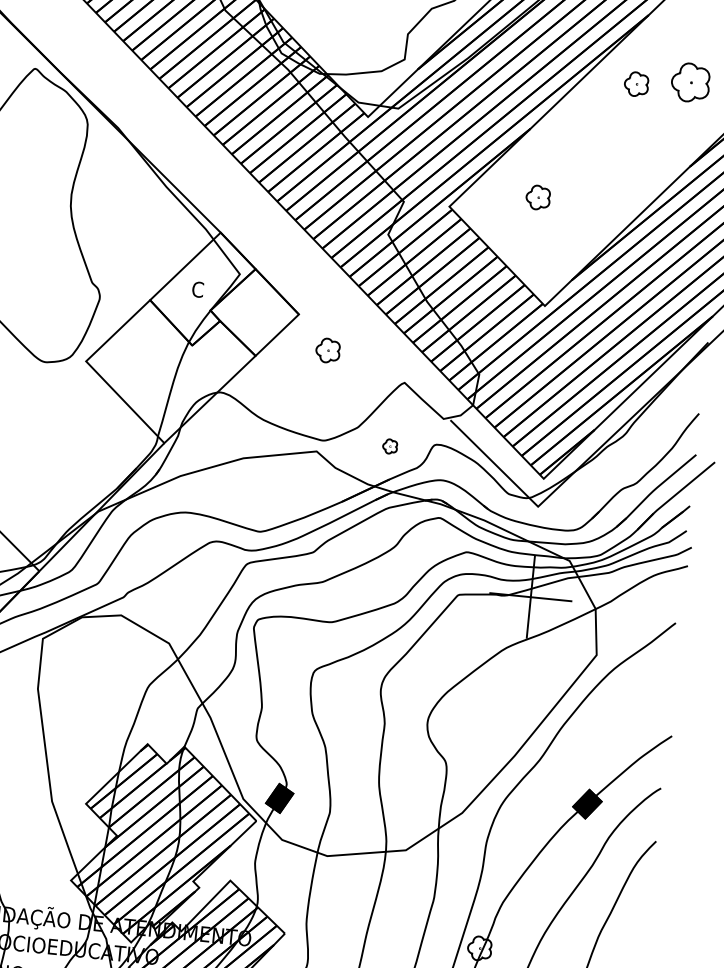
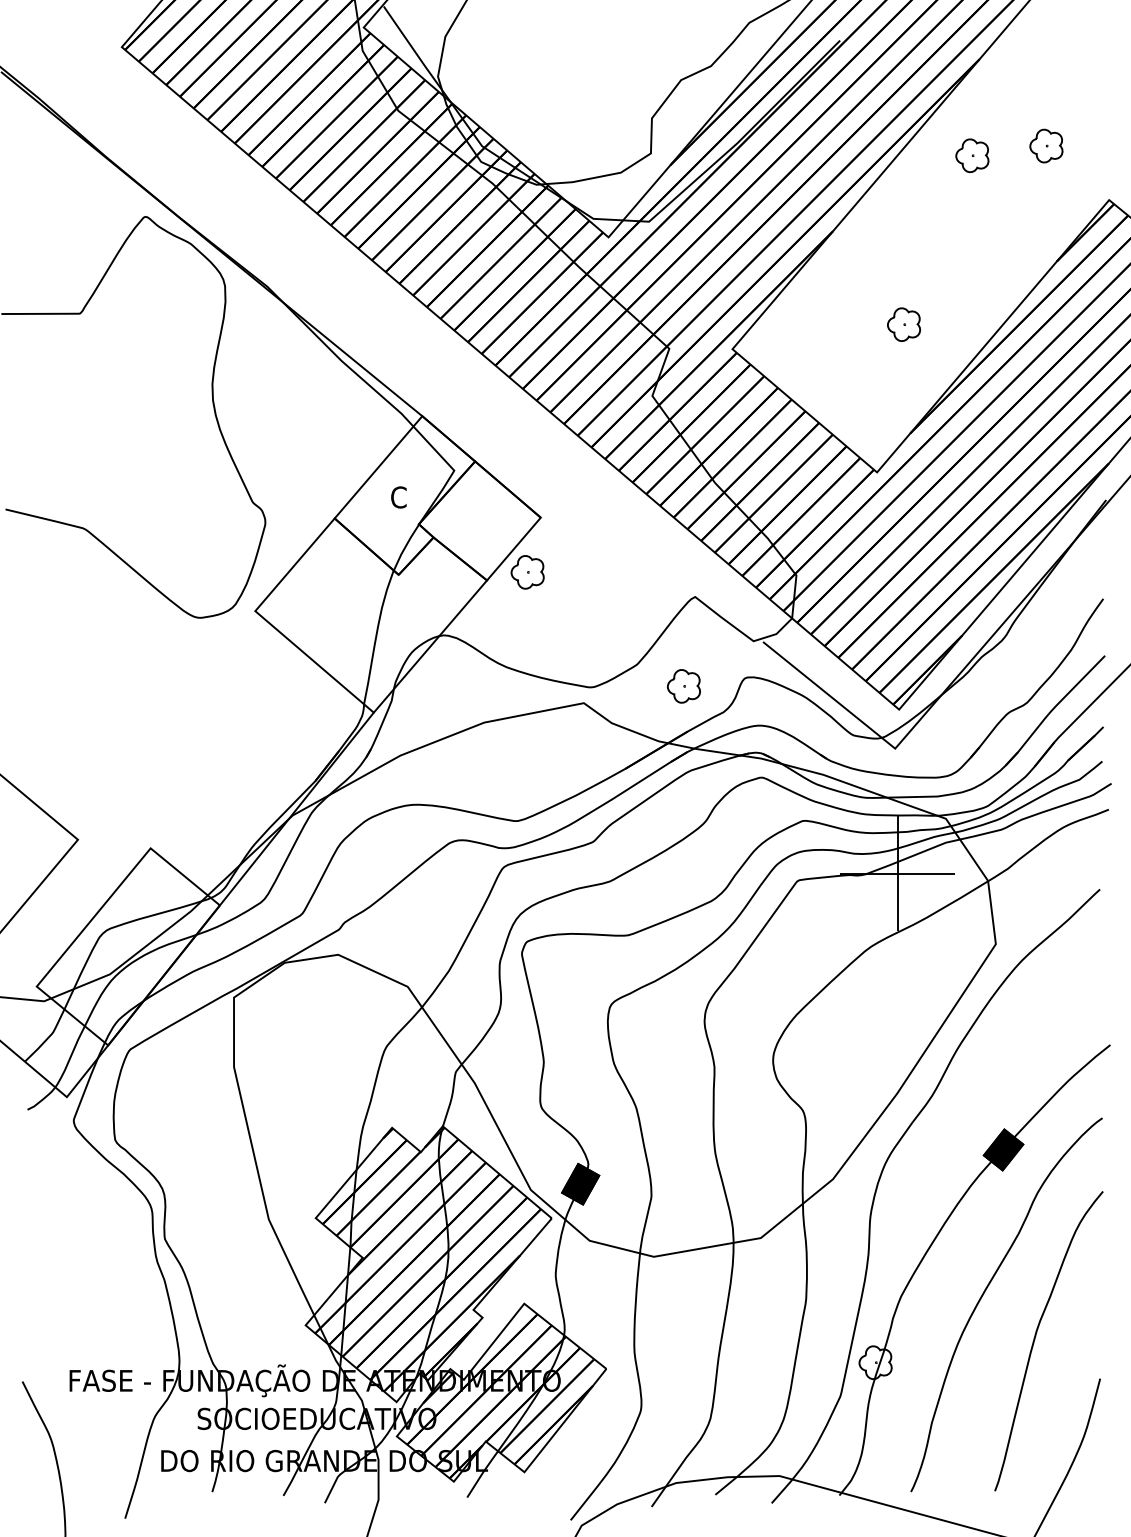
part: (690, 82) -> (1046, 145), size x0.62
part: (538, 197) -> (904, 324), moved
part: (327, 350) -> (527, 572), moved
part: (389, 446) -> (683, 686), size x1.67

